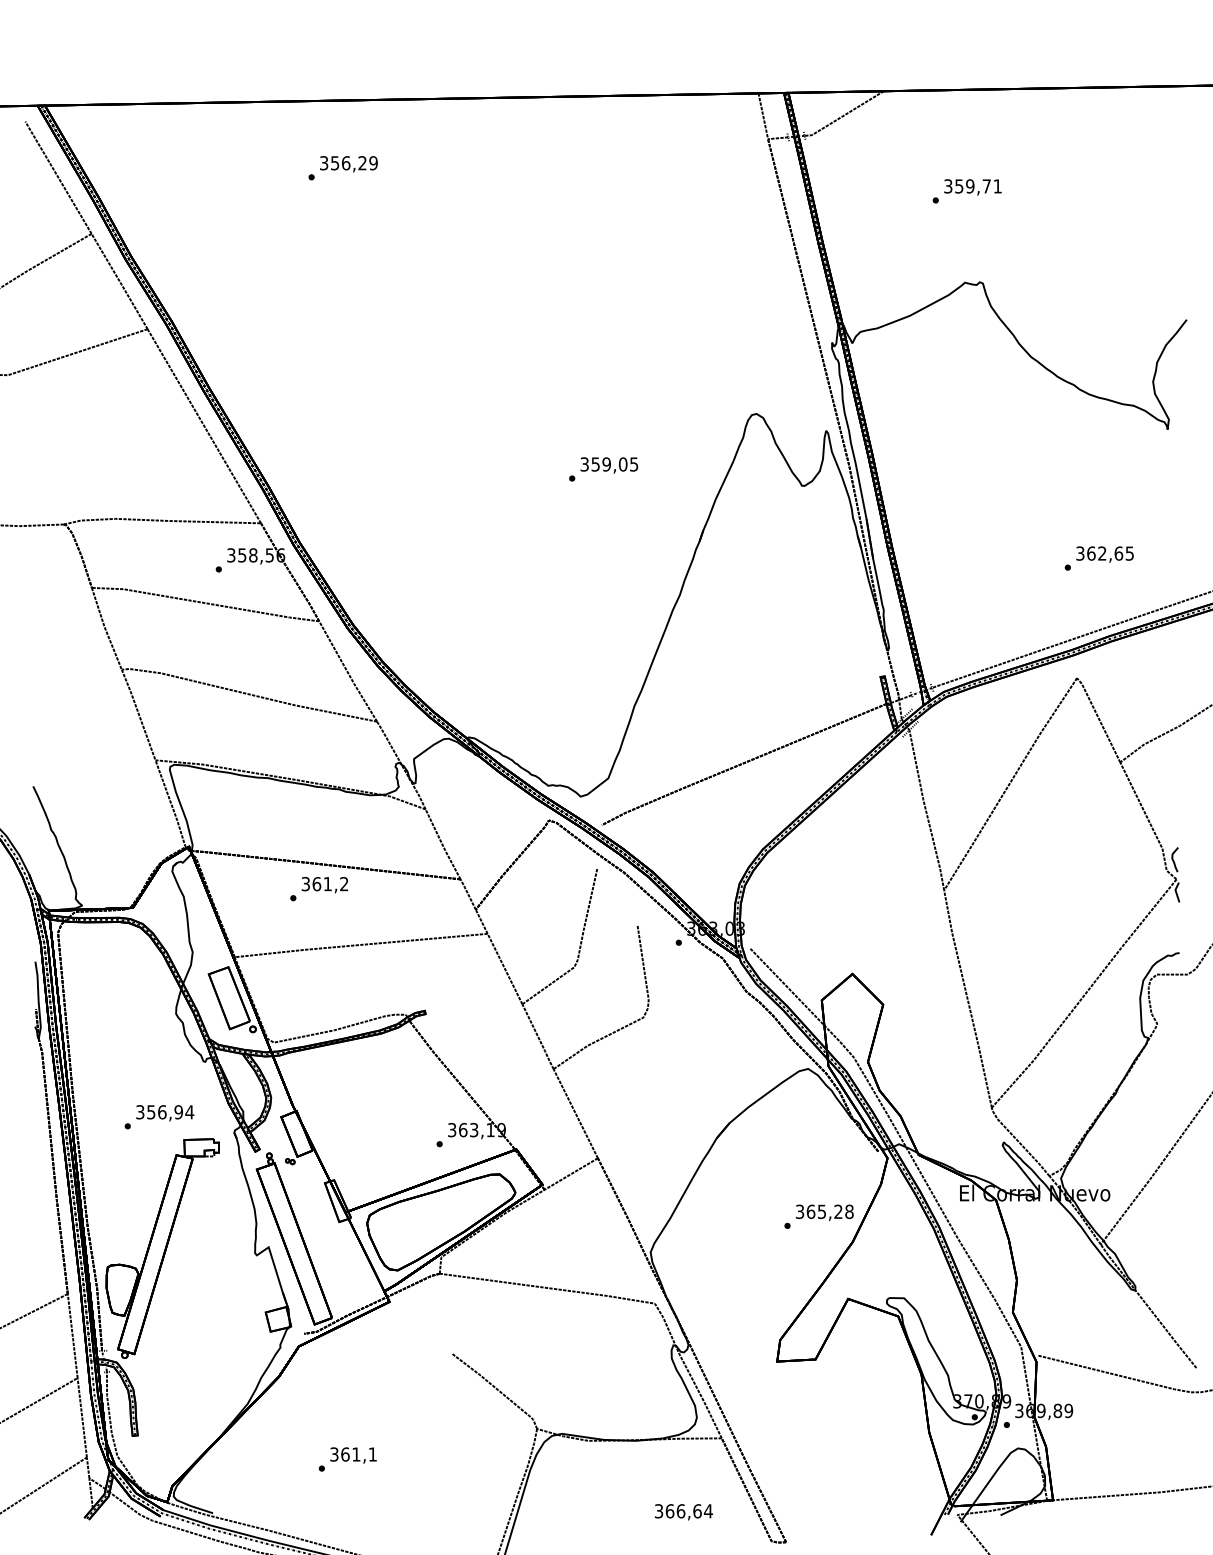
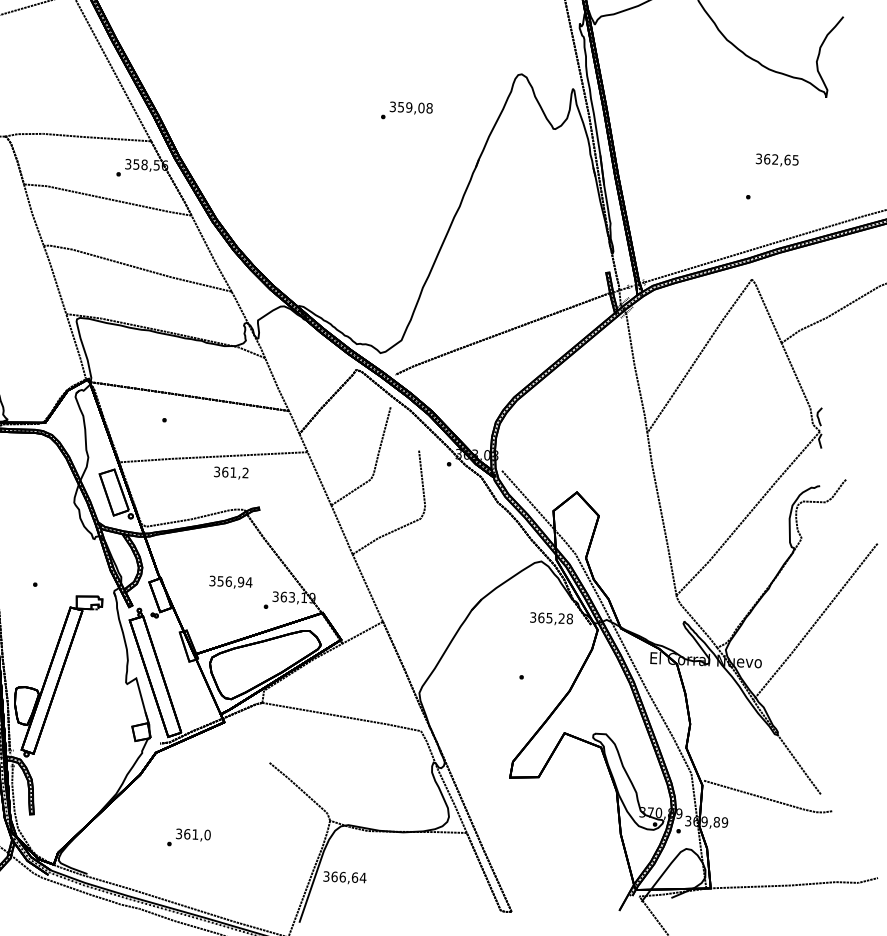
text: (634, 464) -> (429, 108), 359,05 -> 359,08
text: (1104, 554) -> (776, 160), moved
text: (324, 885) -> (230, 473), moved
text: (165, 1113) -> (231, 582), moved
text: (824, 1212) -> (551, 618), moved
text: (372, 1454) -> (207, 835), 361,1 -> 361,0
text: (683, 1512) -> (344, 878), moved

